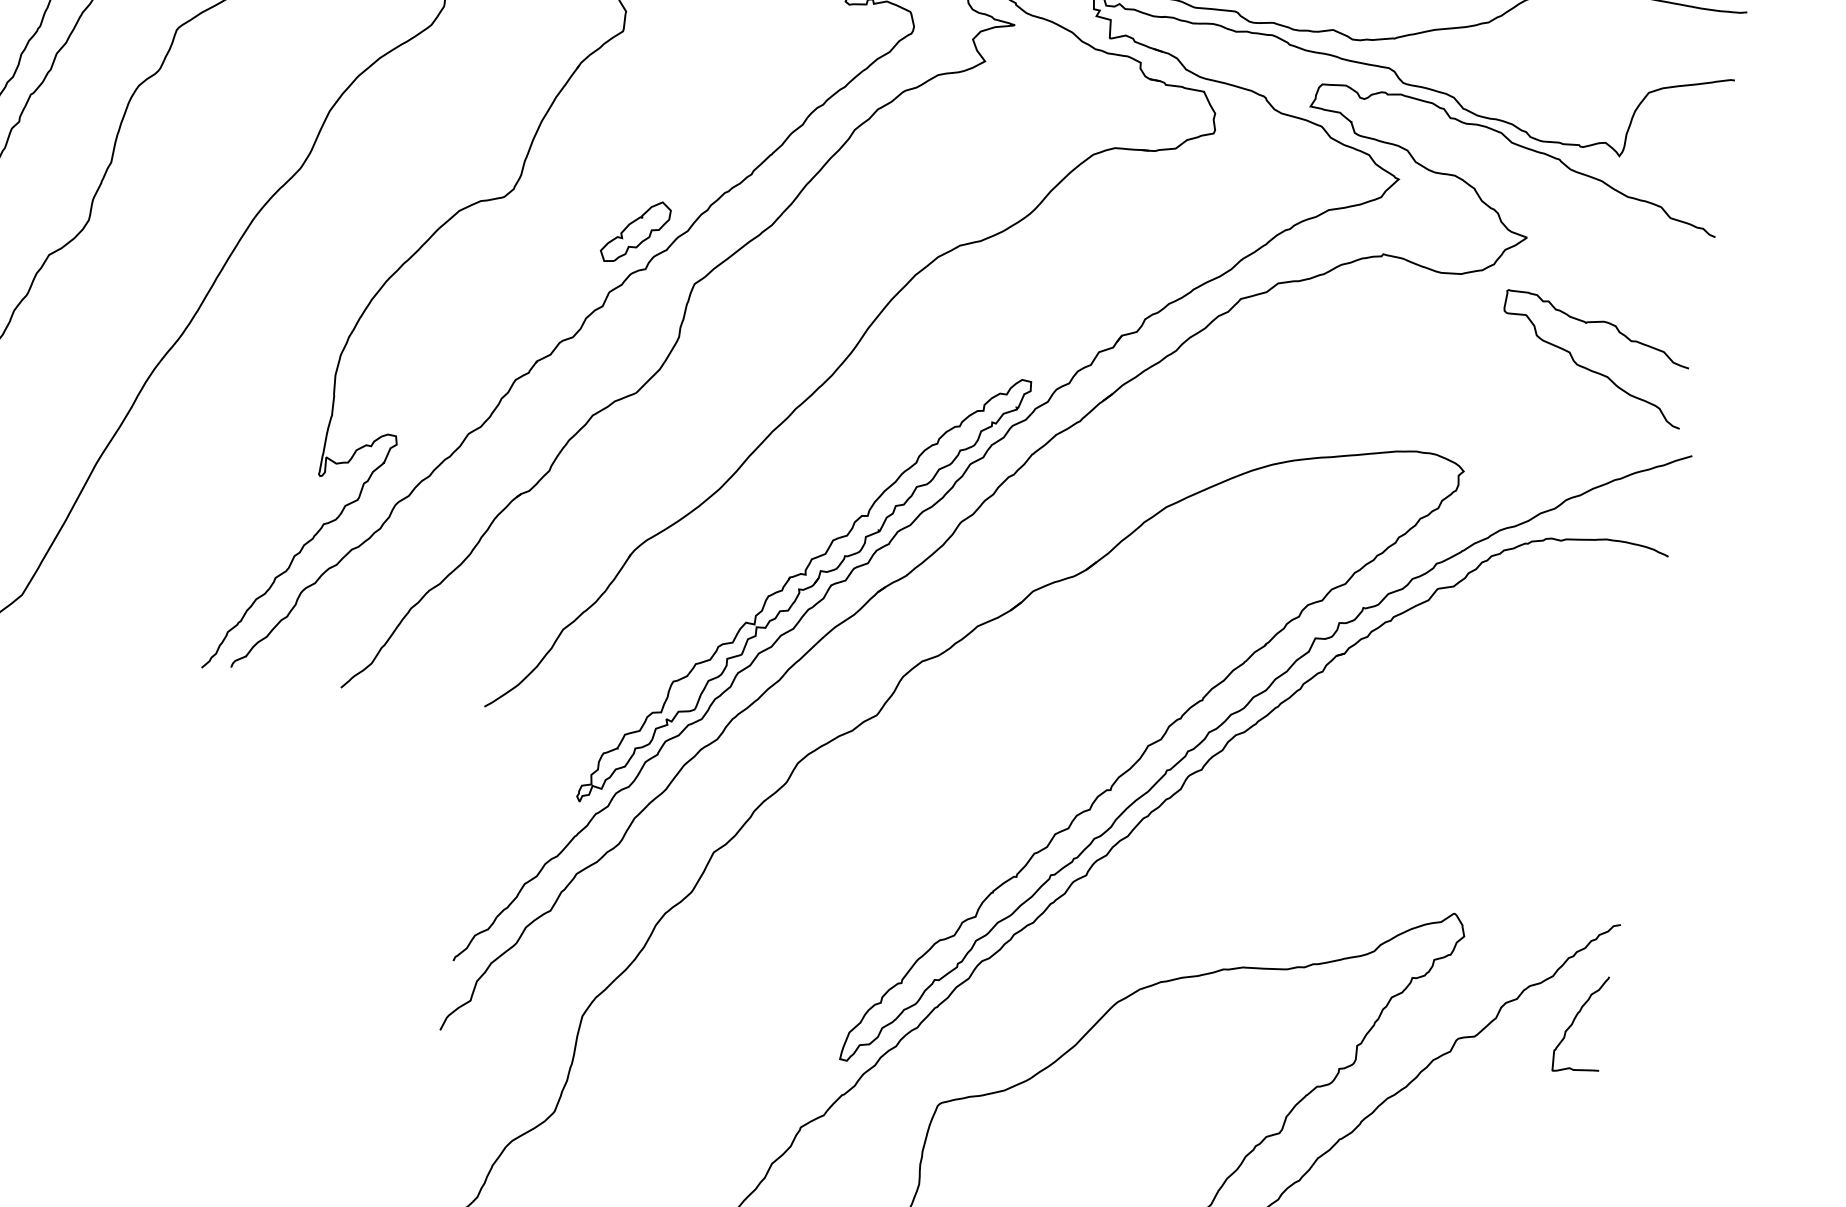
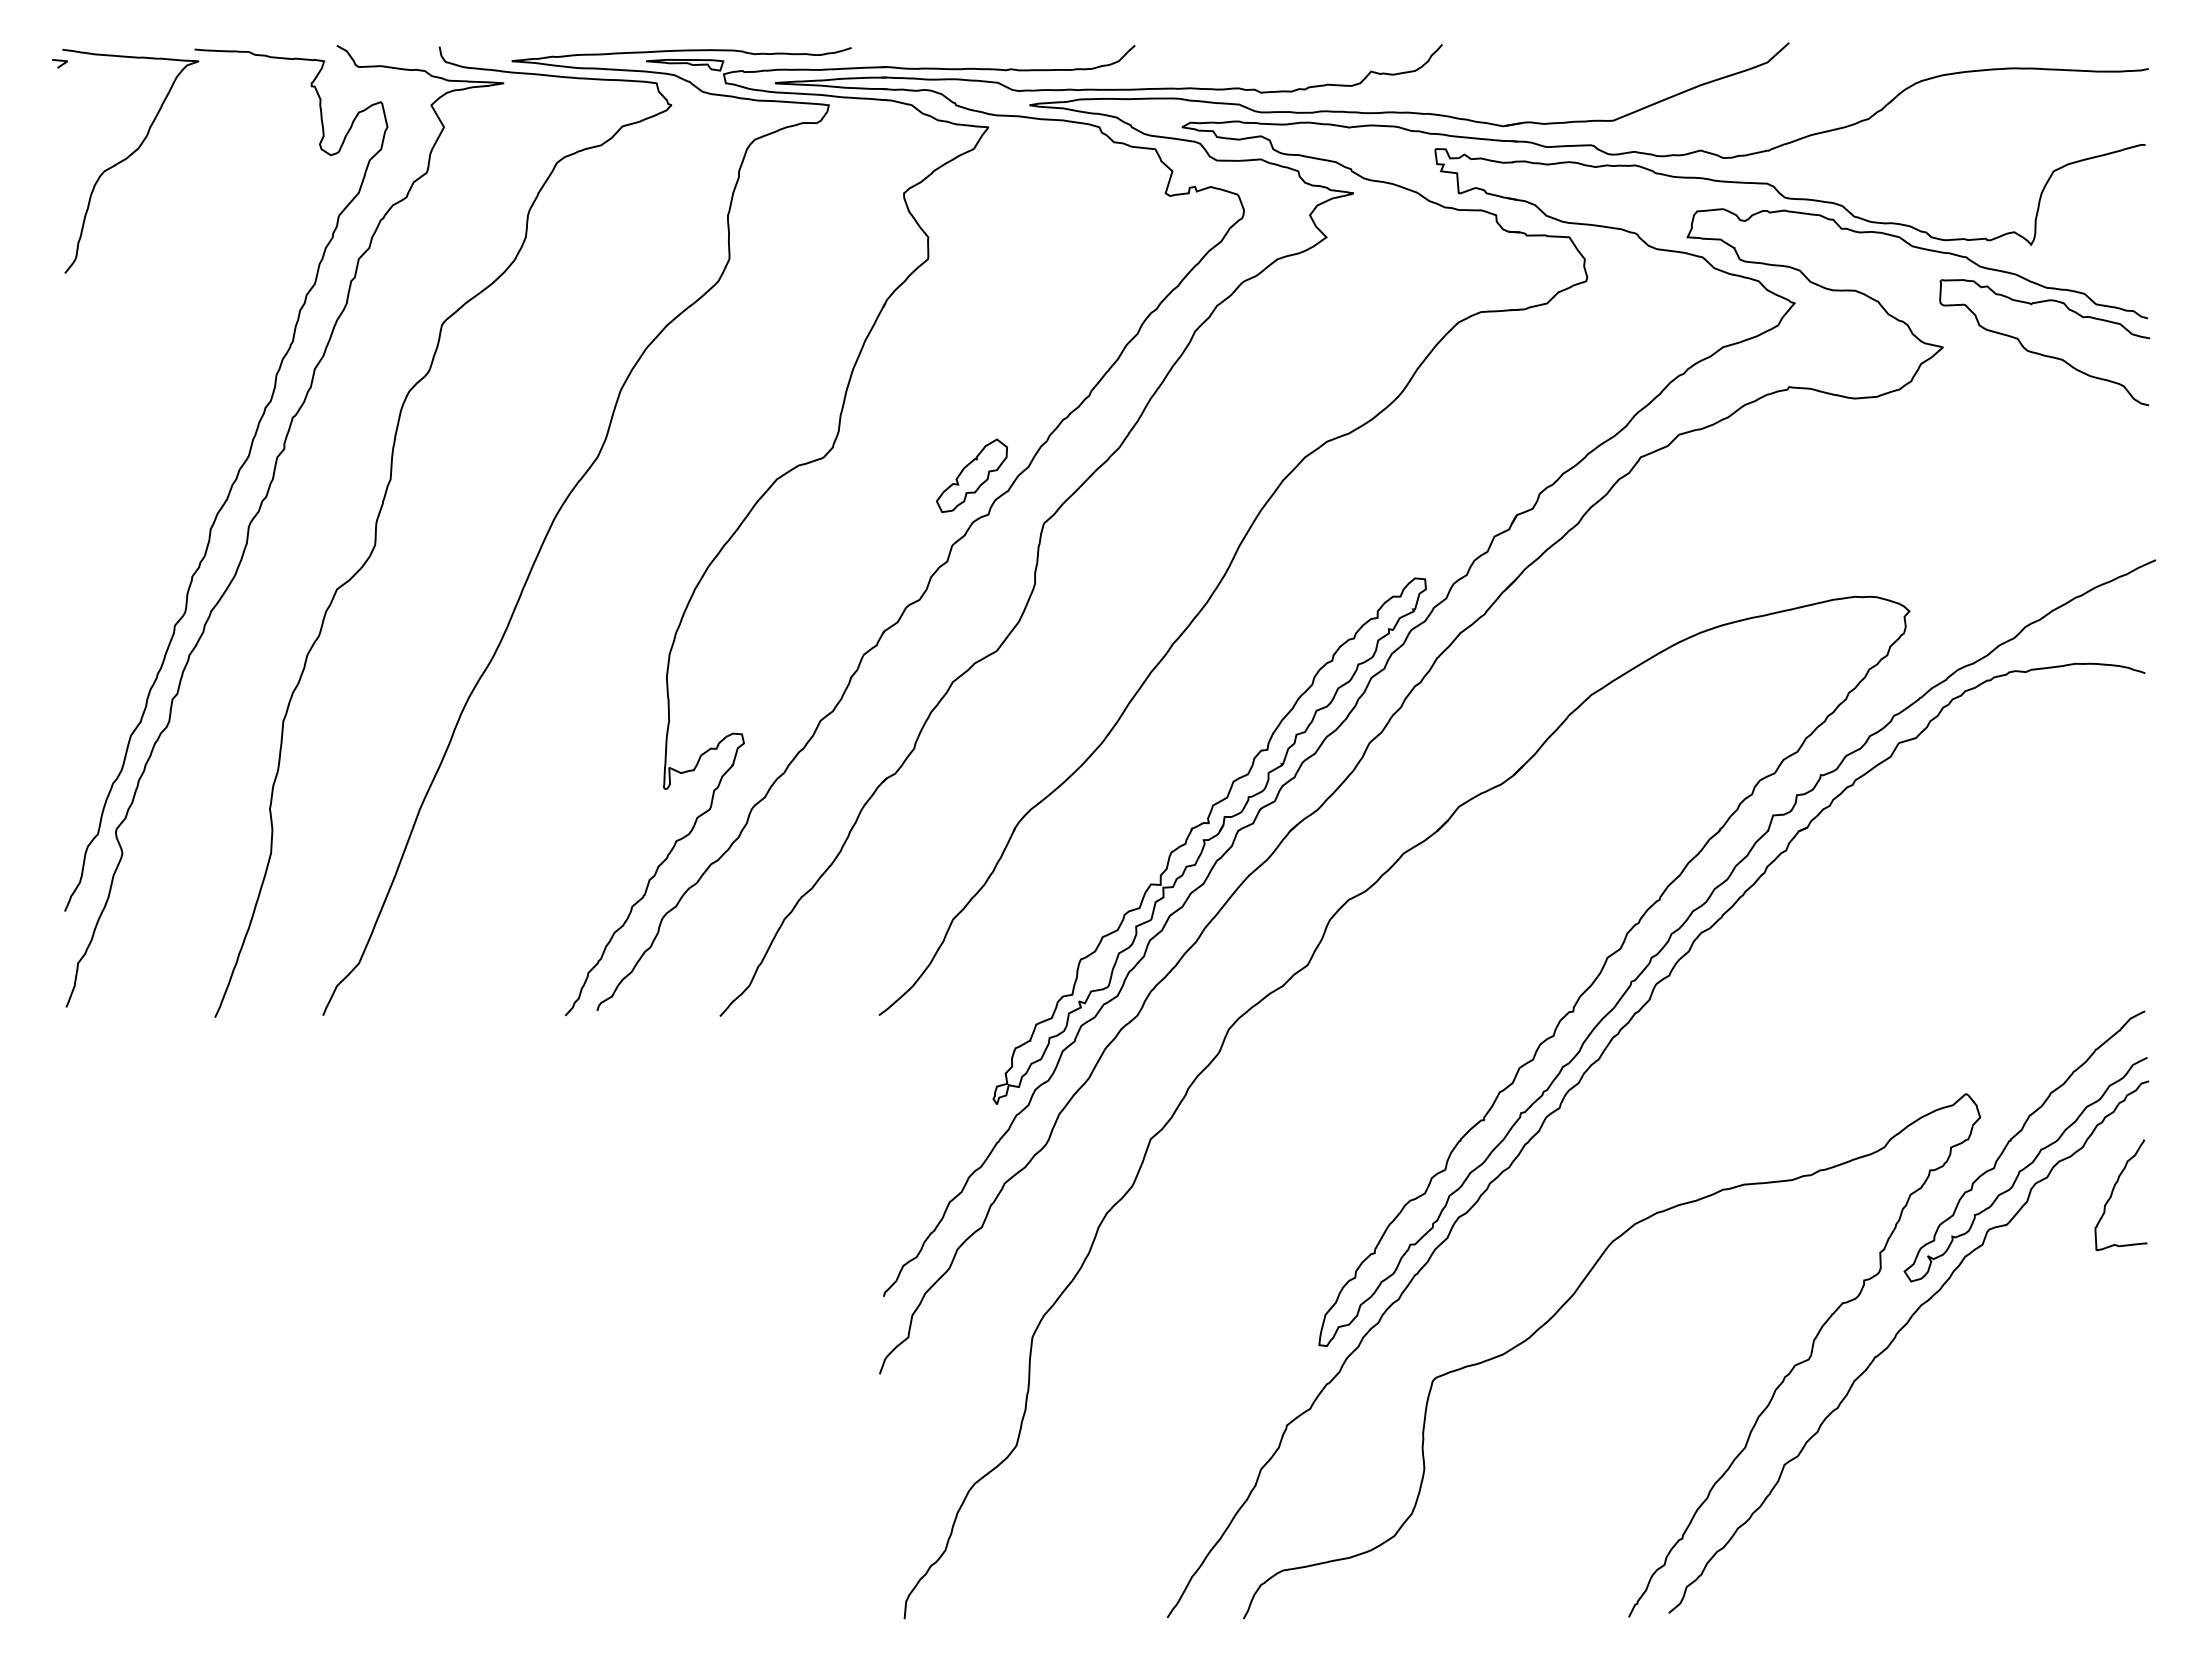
curve: (1589, 368) -> (2041, 353), moved
curve: (1496, 956) -> (2018, 1134), added

